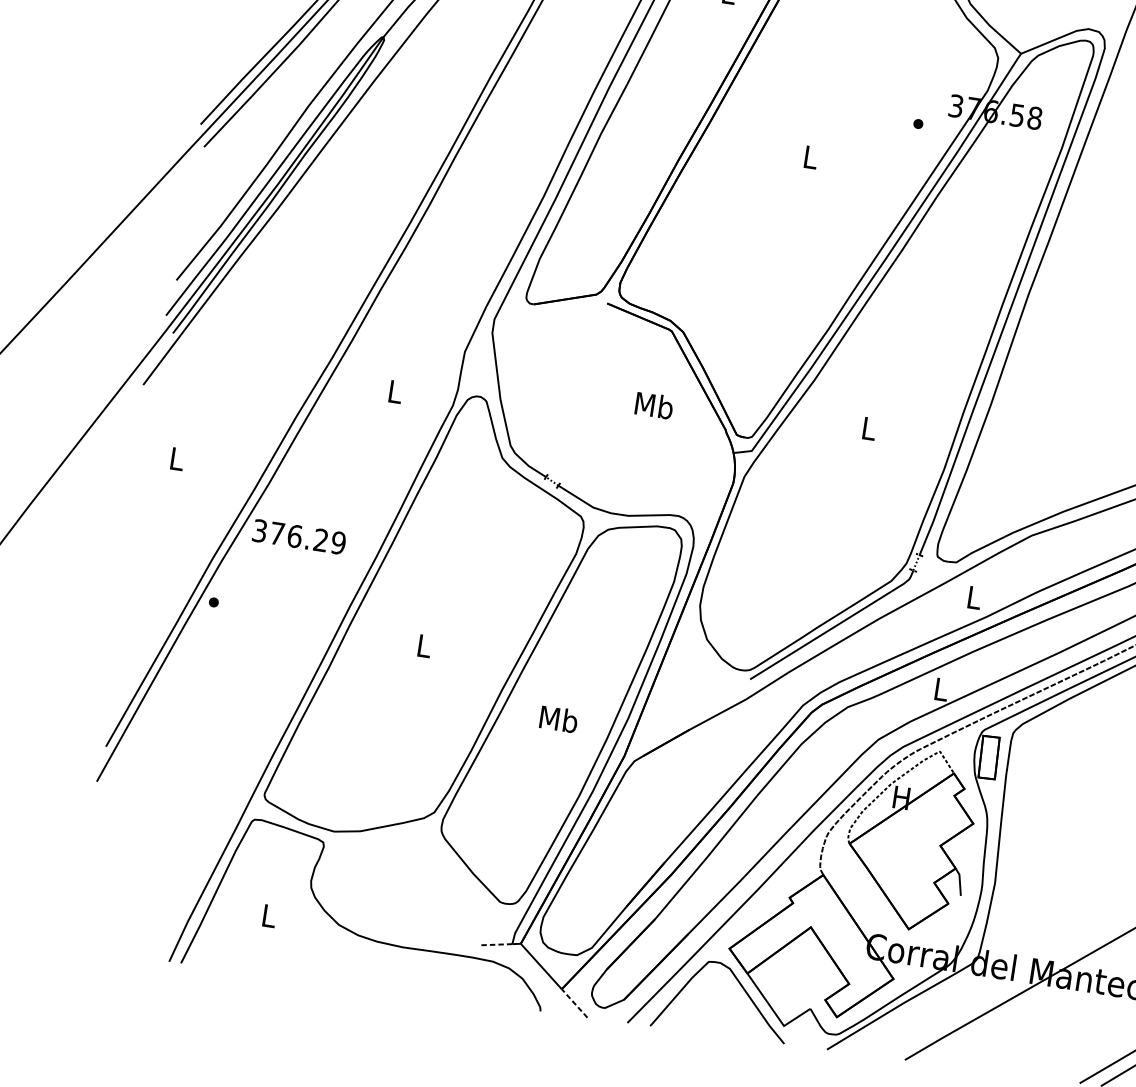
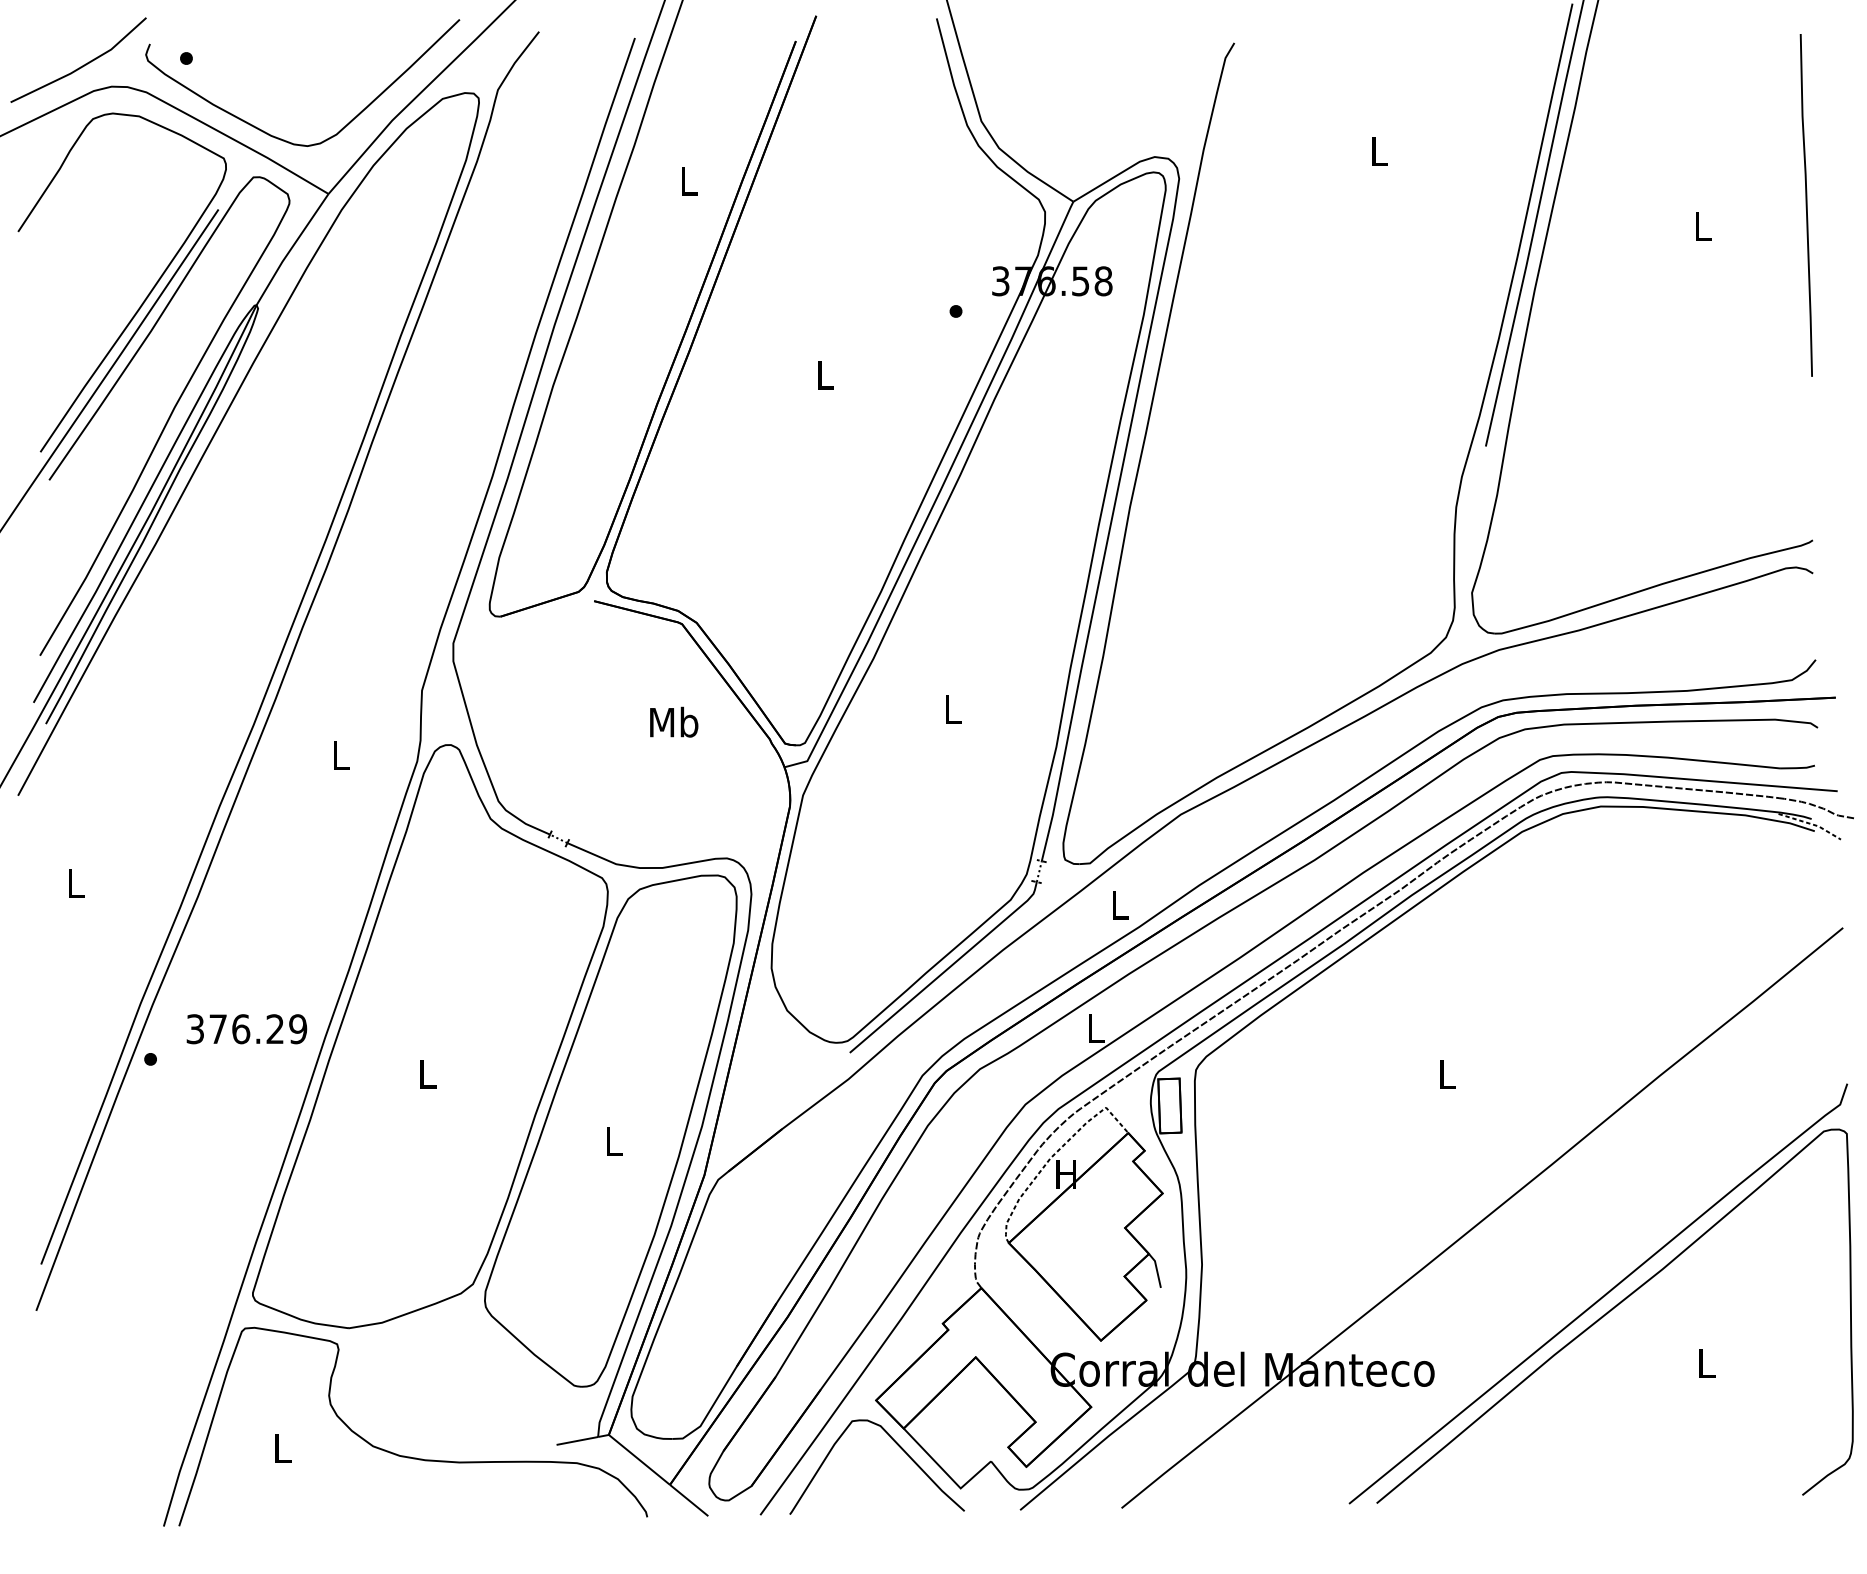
text: (298, 537) -> (246, 1029), moved
text: (558, 718) -> (613, 1140), Mb -> L
line: (495, 945) -> (576, 1441), dashed -> solid
line: (574, 1003) -> (689, 1500), dashed -> solid

